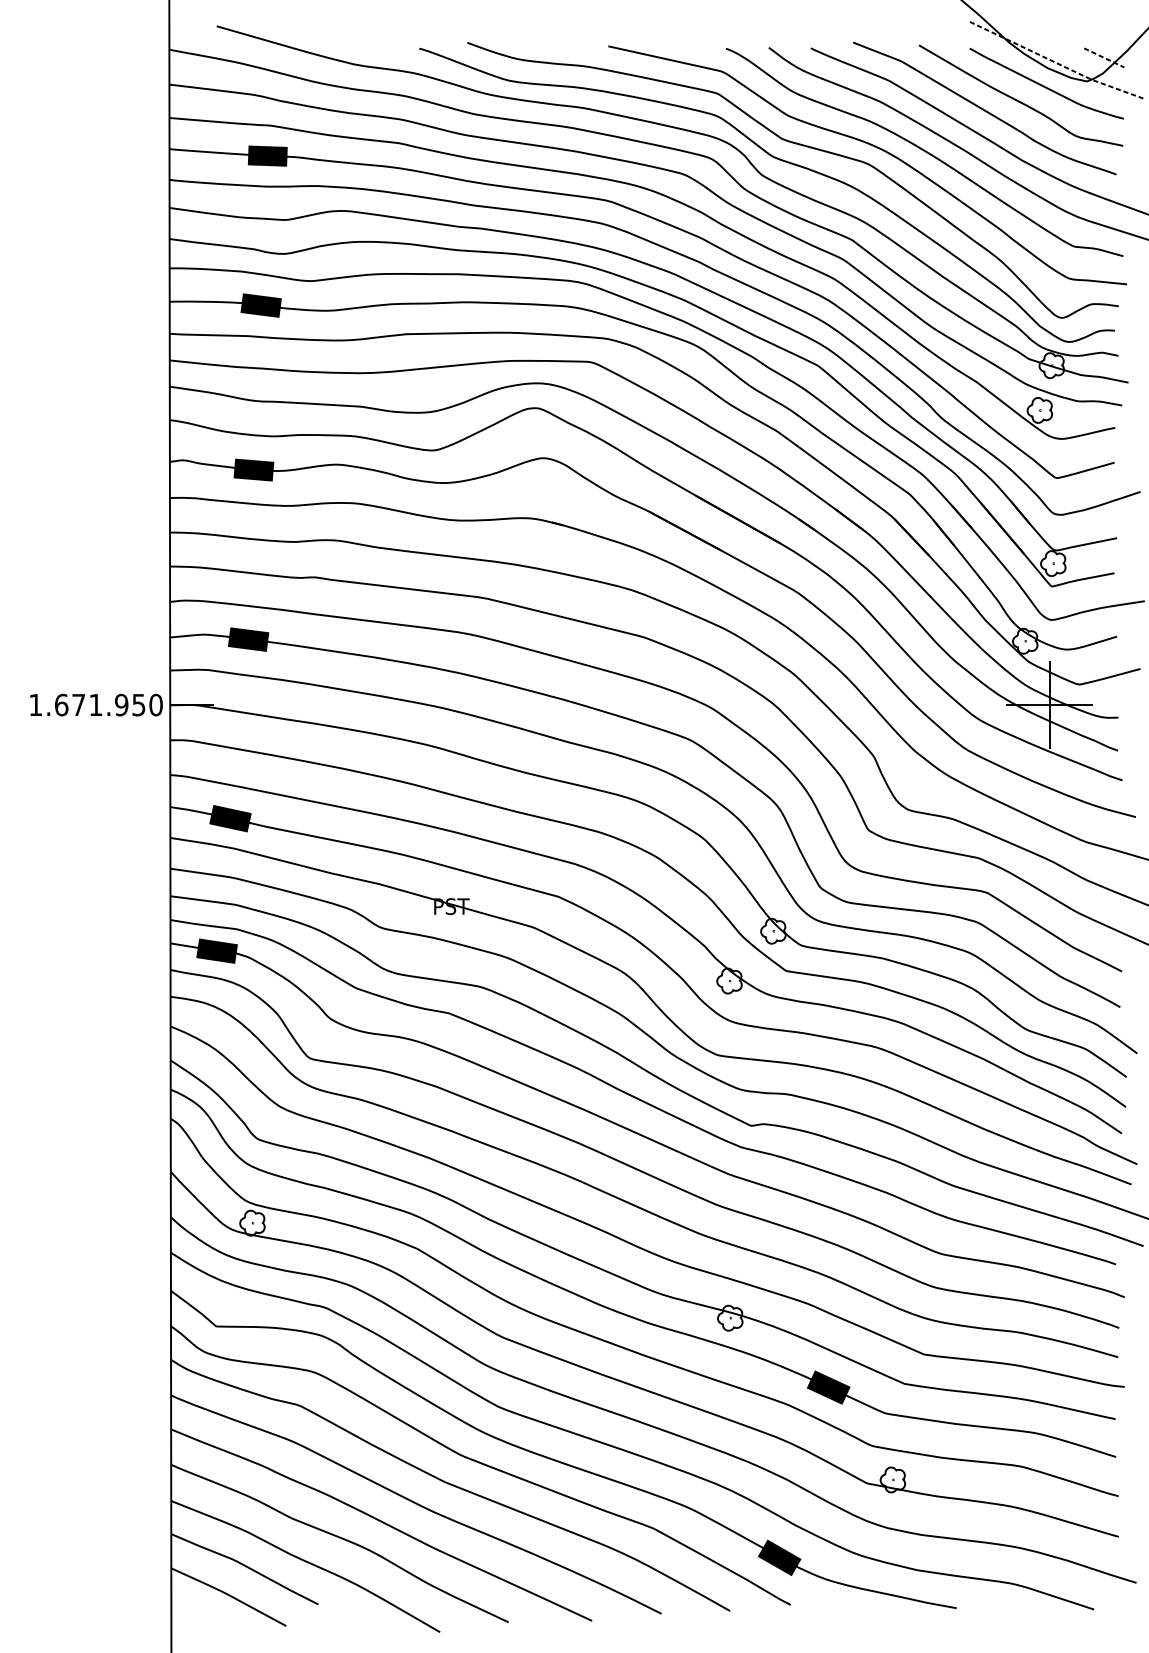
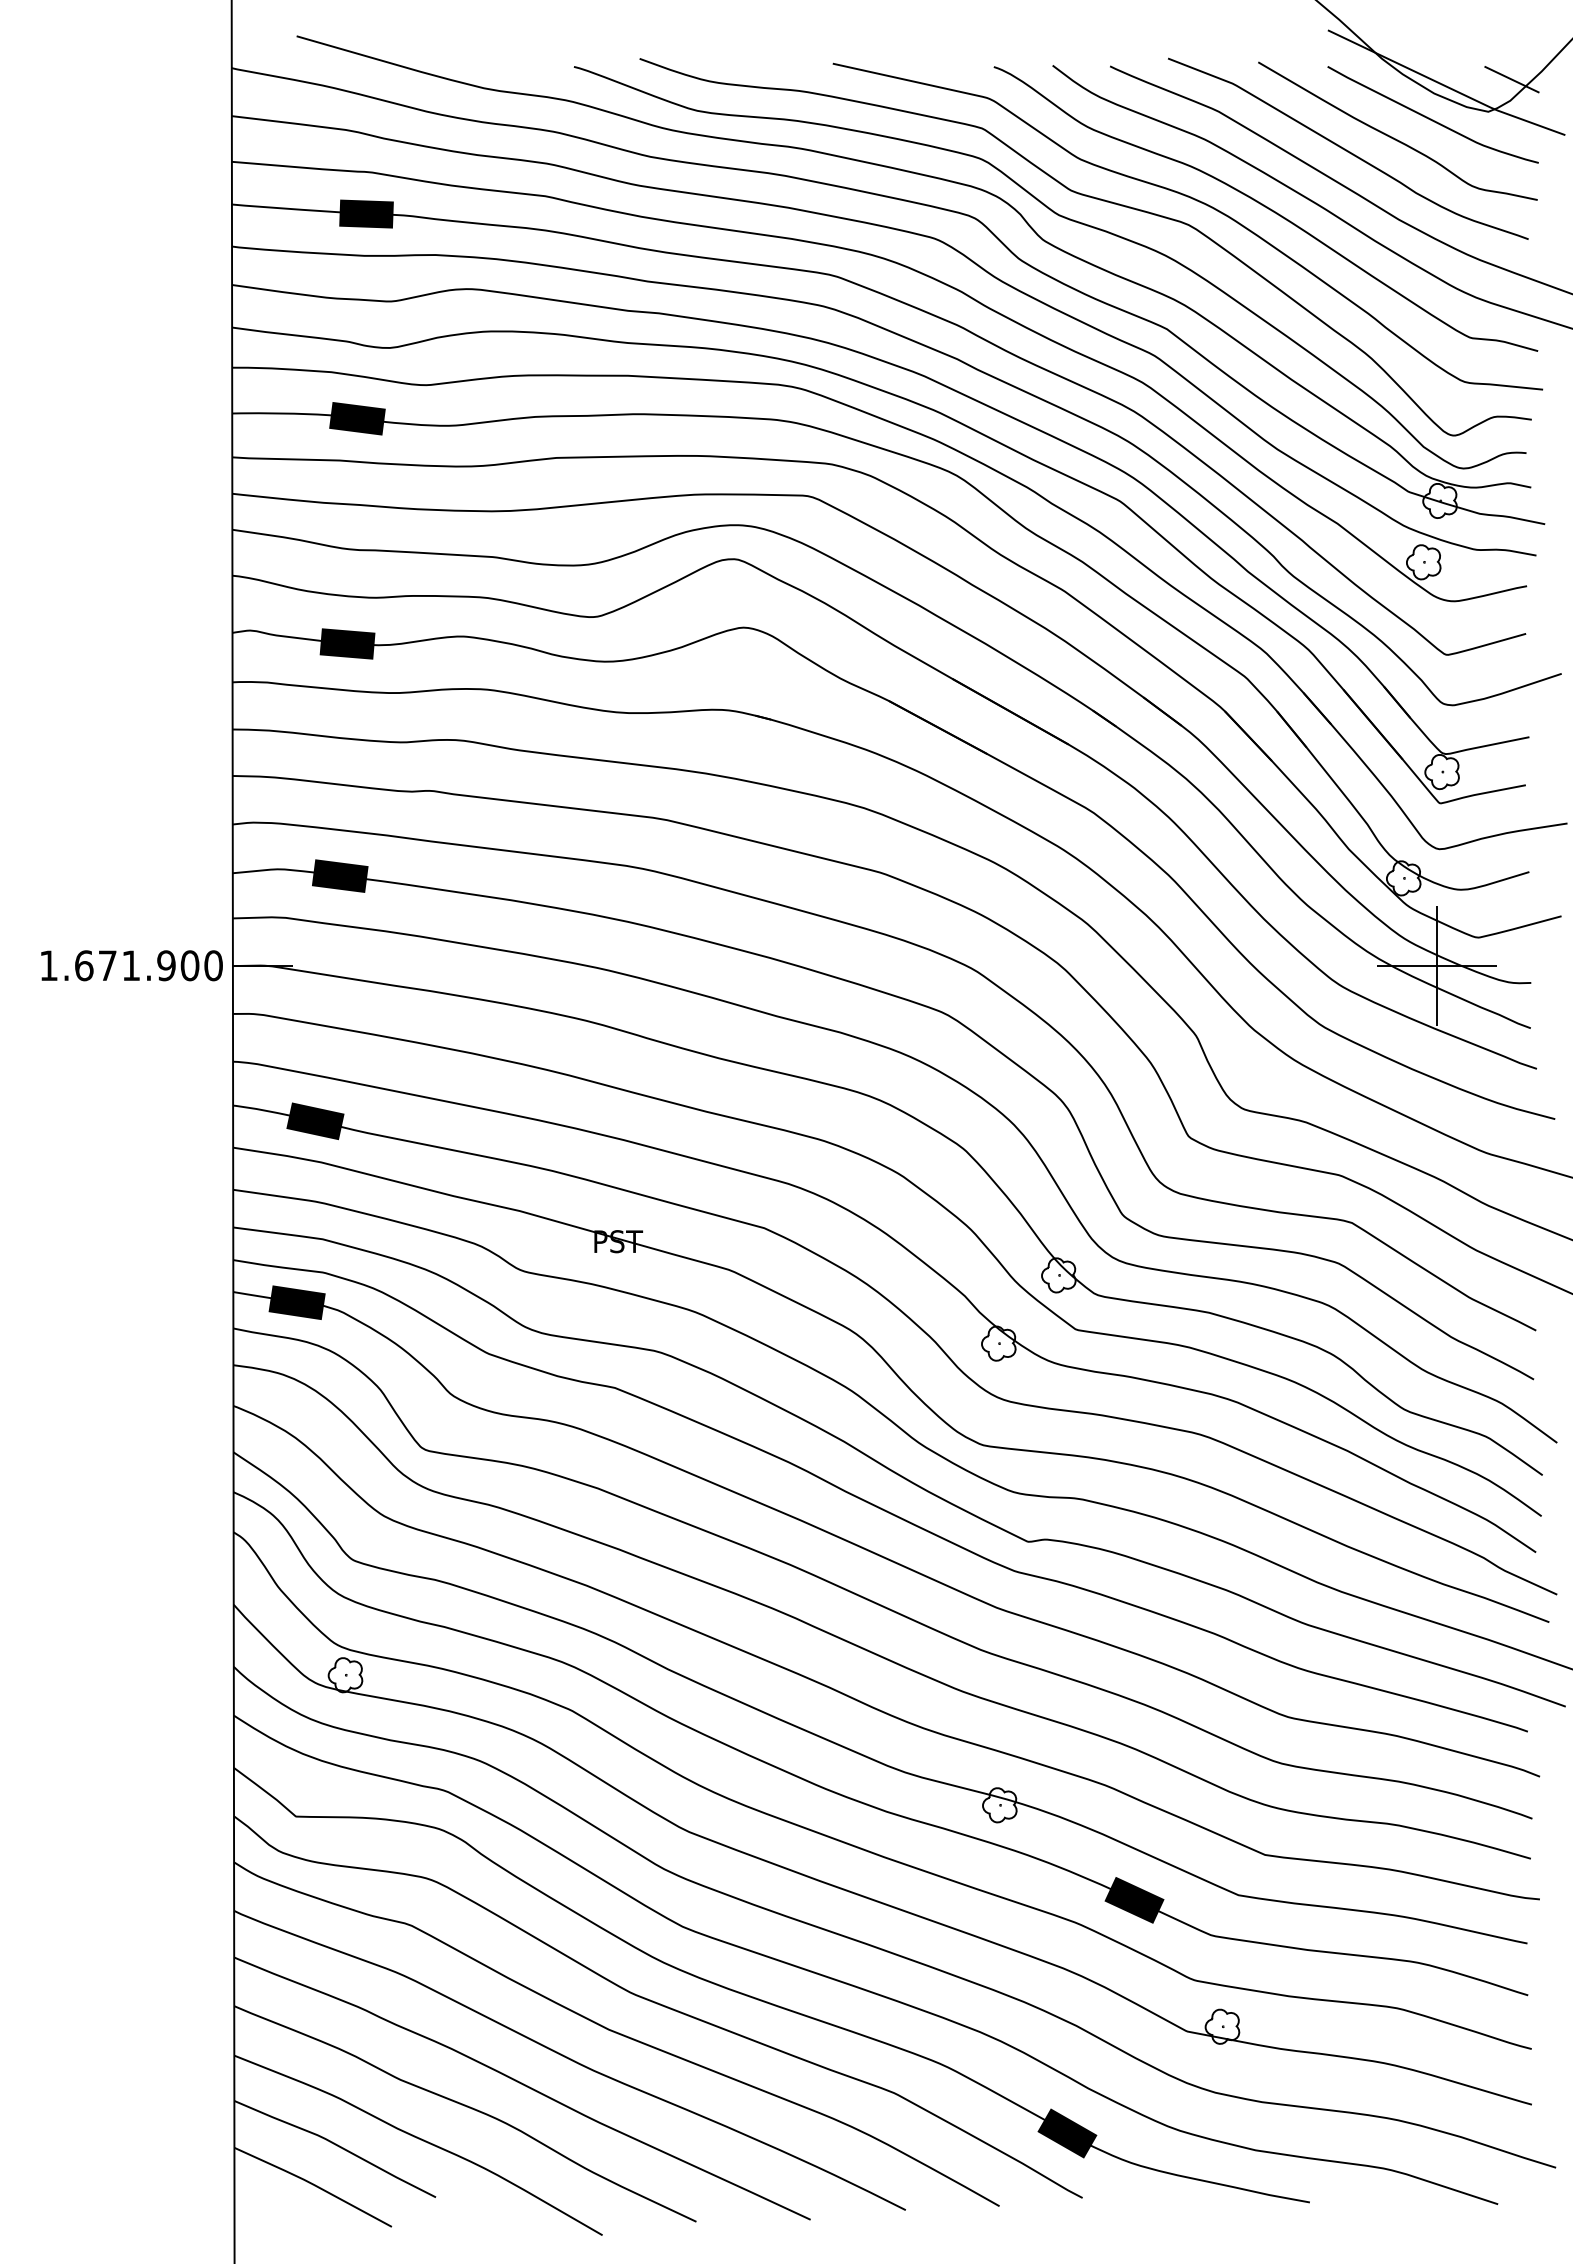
line: (1104, 57) -> (1512, 79), dashed -> solid
line: (1056, 62) -> (1446, 86), dashed -> solid
text: (138, 704) -> (189, 965), 1.671.950 -> 1.671.900

